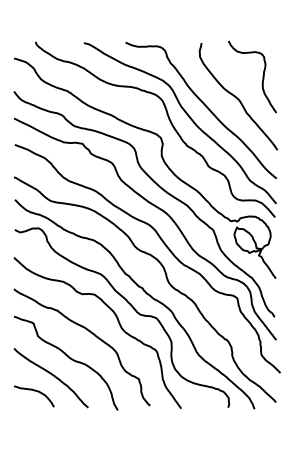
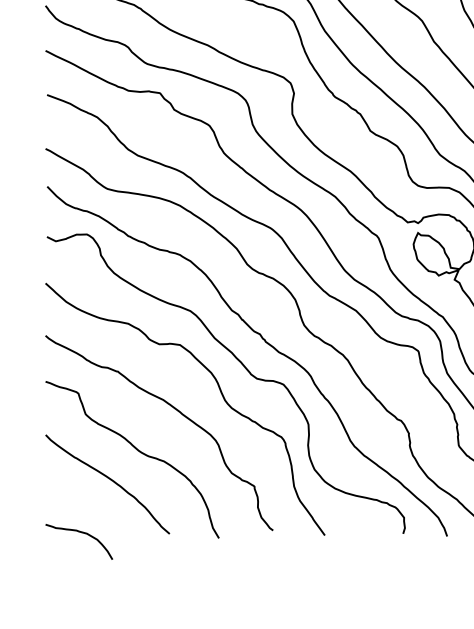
curve: (34, 391) -> (79, 533), moved

